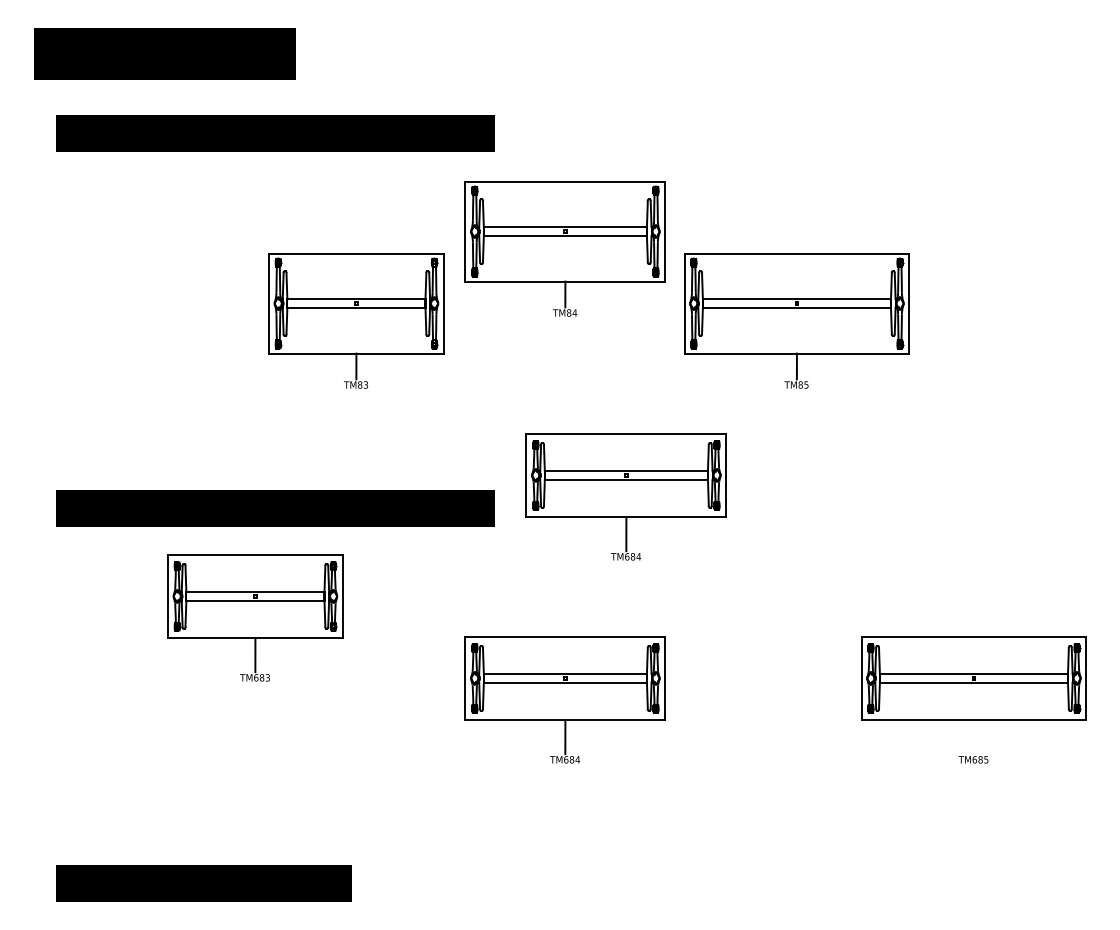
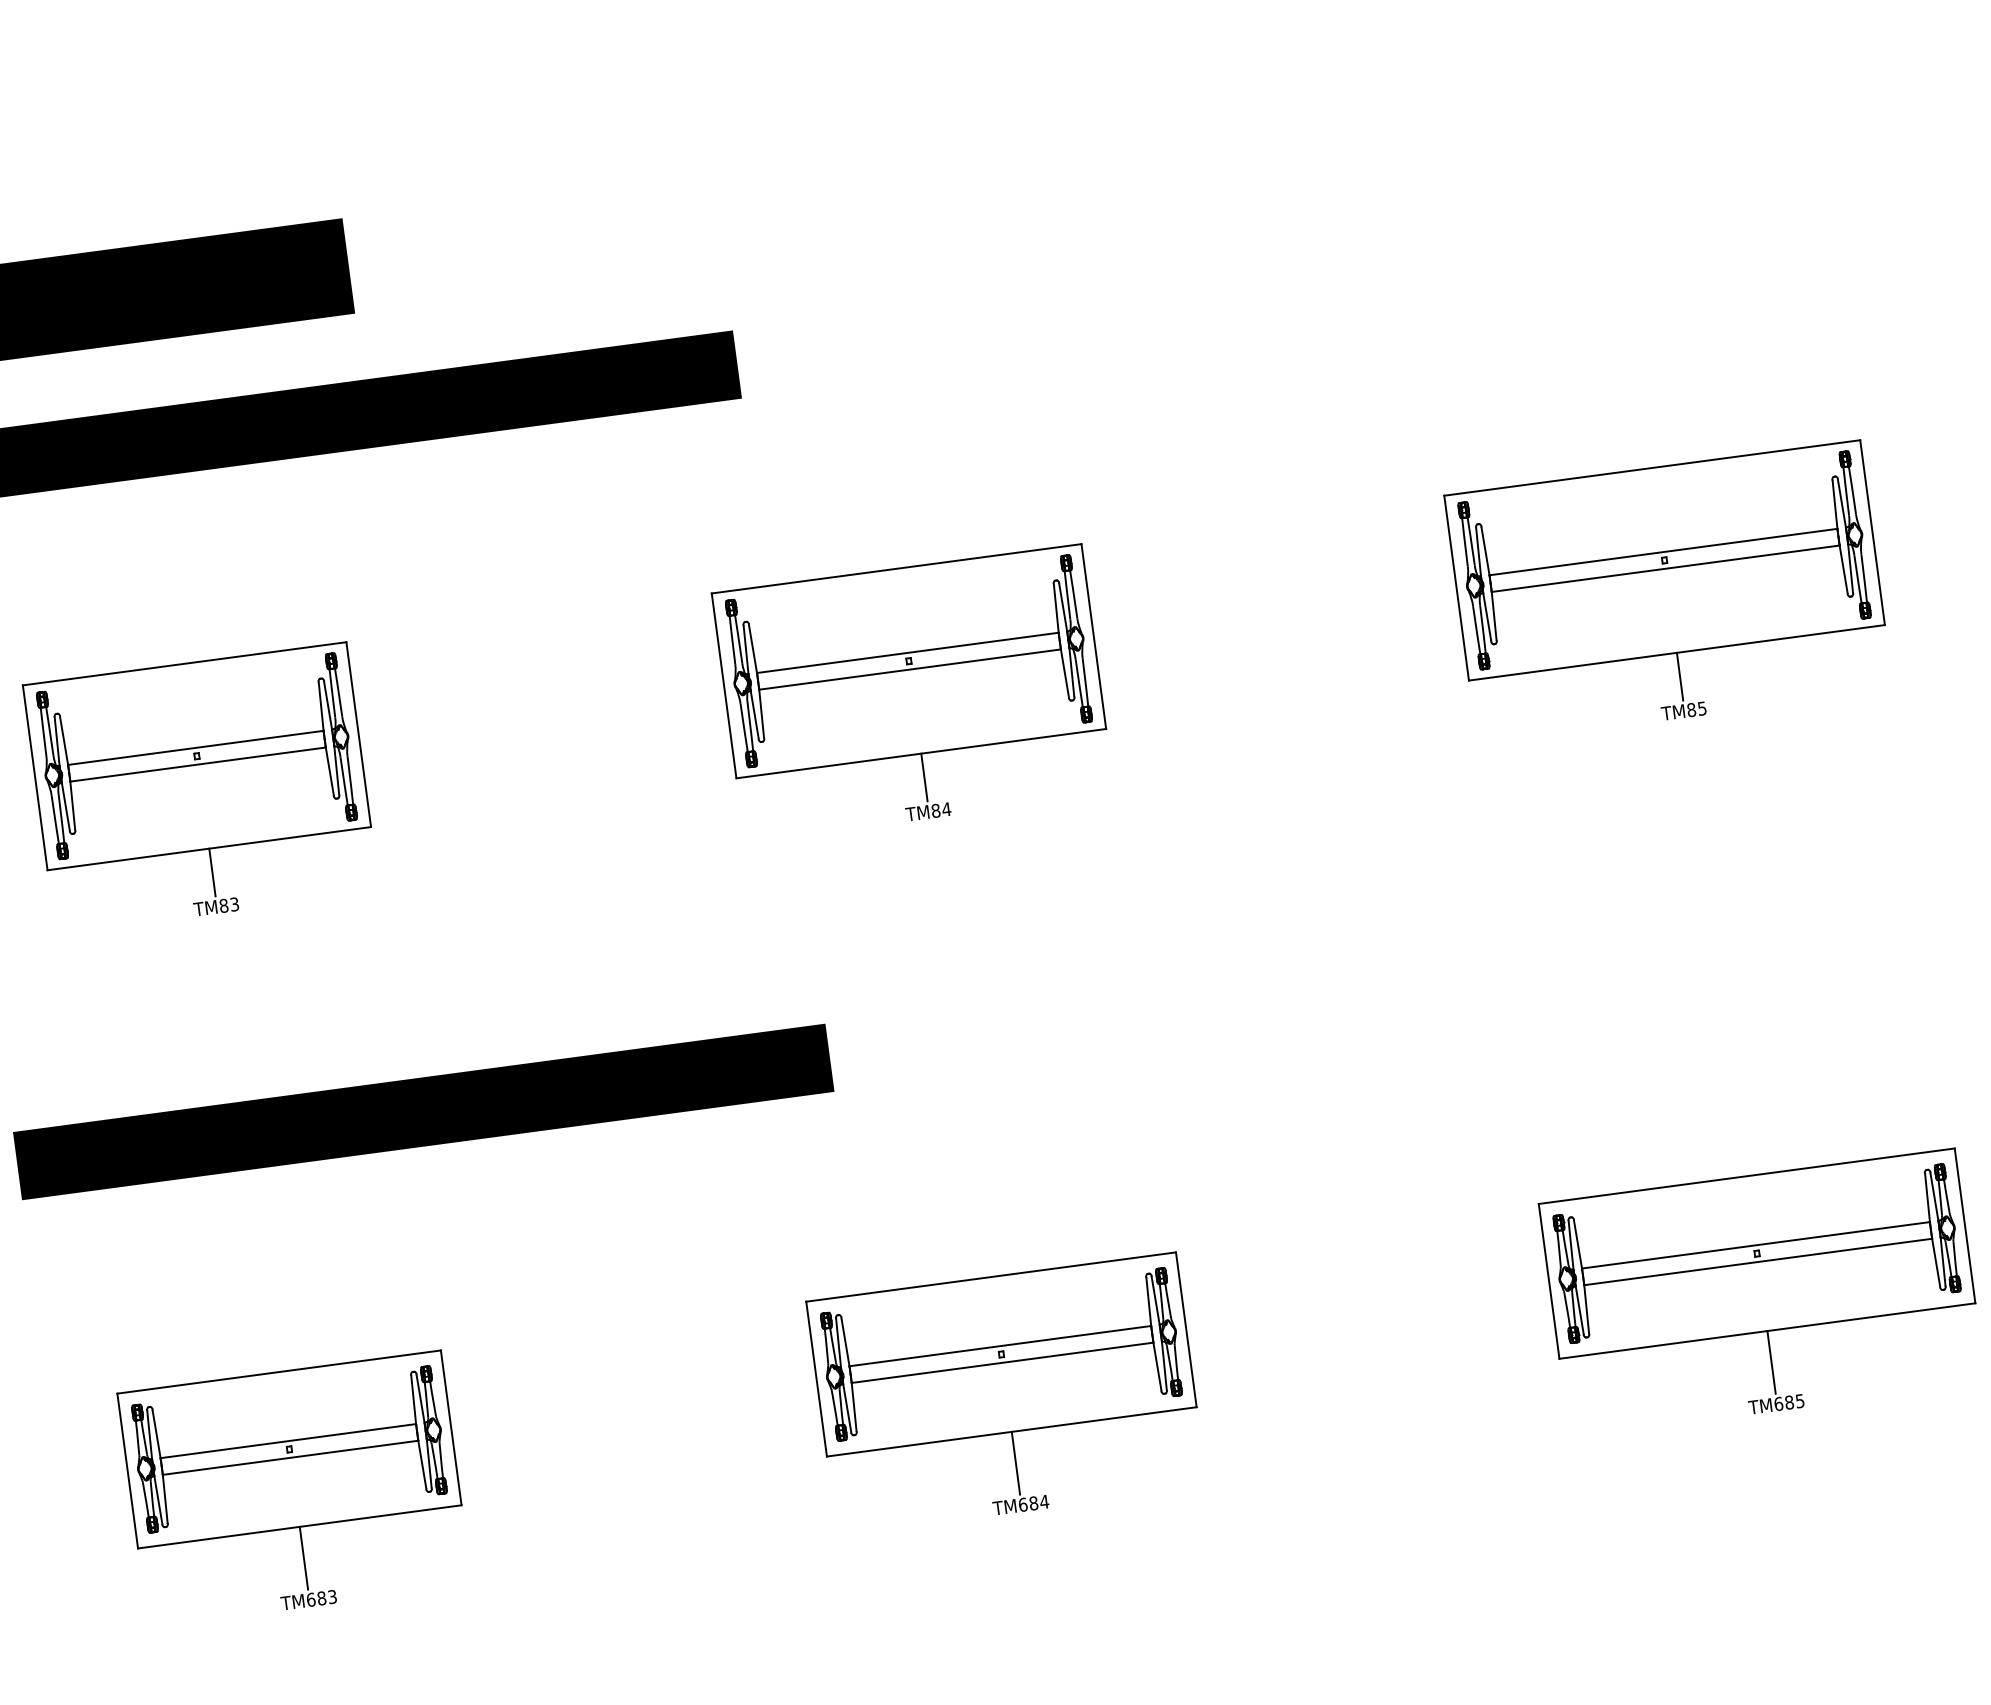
part: (564, 248) -> (911, 692), moved
part: (356, 320) -> (201, 787), moved
part: (796, 320) -> (1667, 591), moved
part: (625, 496) -> (1067, 1003), removed
part: (255, 617) -> (294, 1488), moved
line: (973, 737) -> (1770, 1363), added

